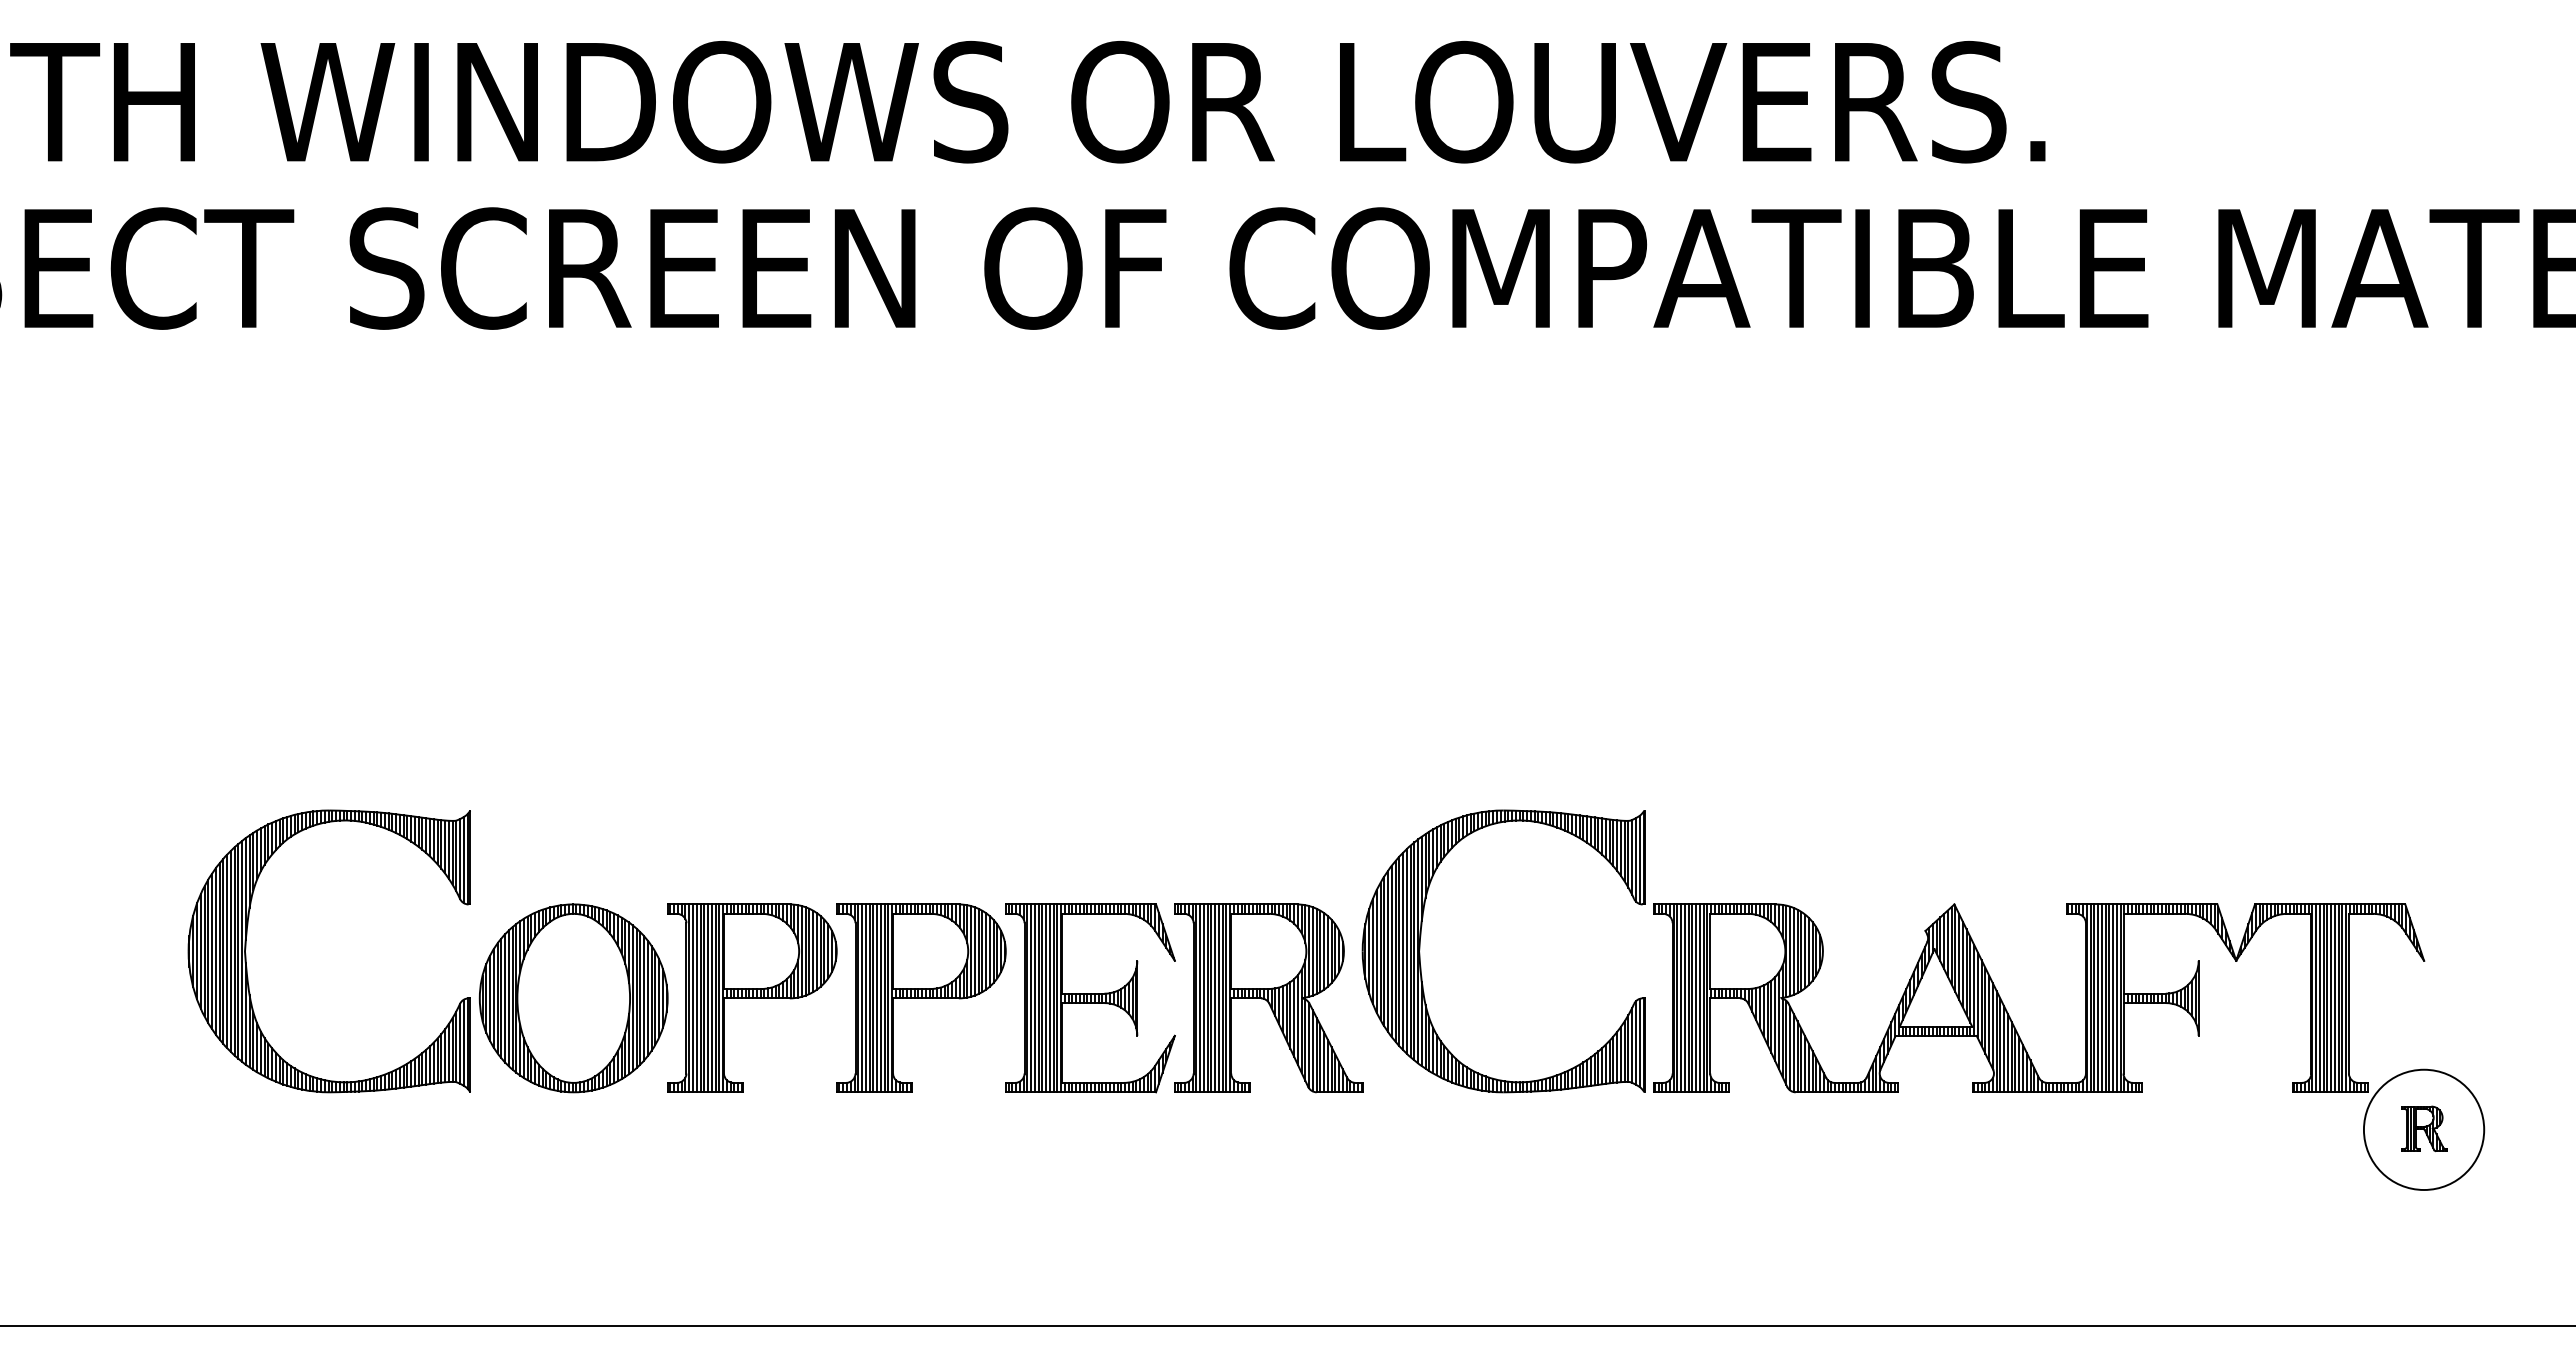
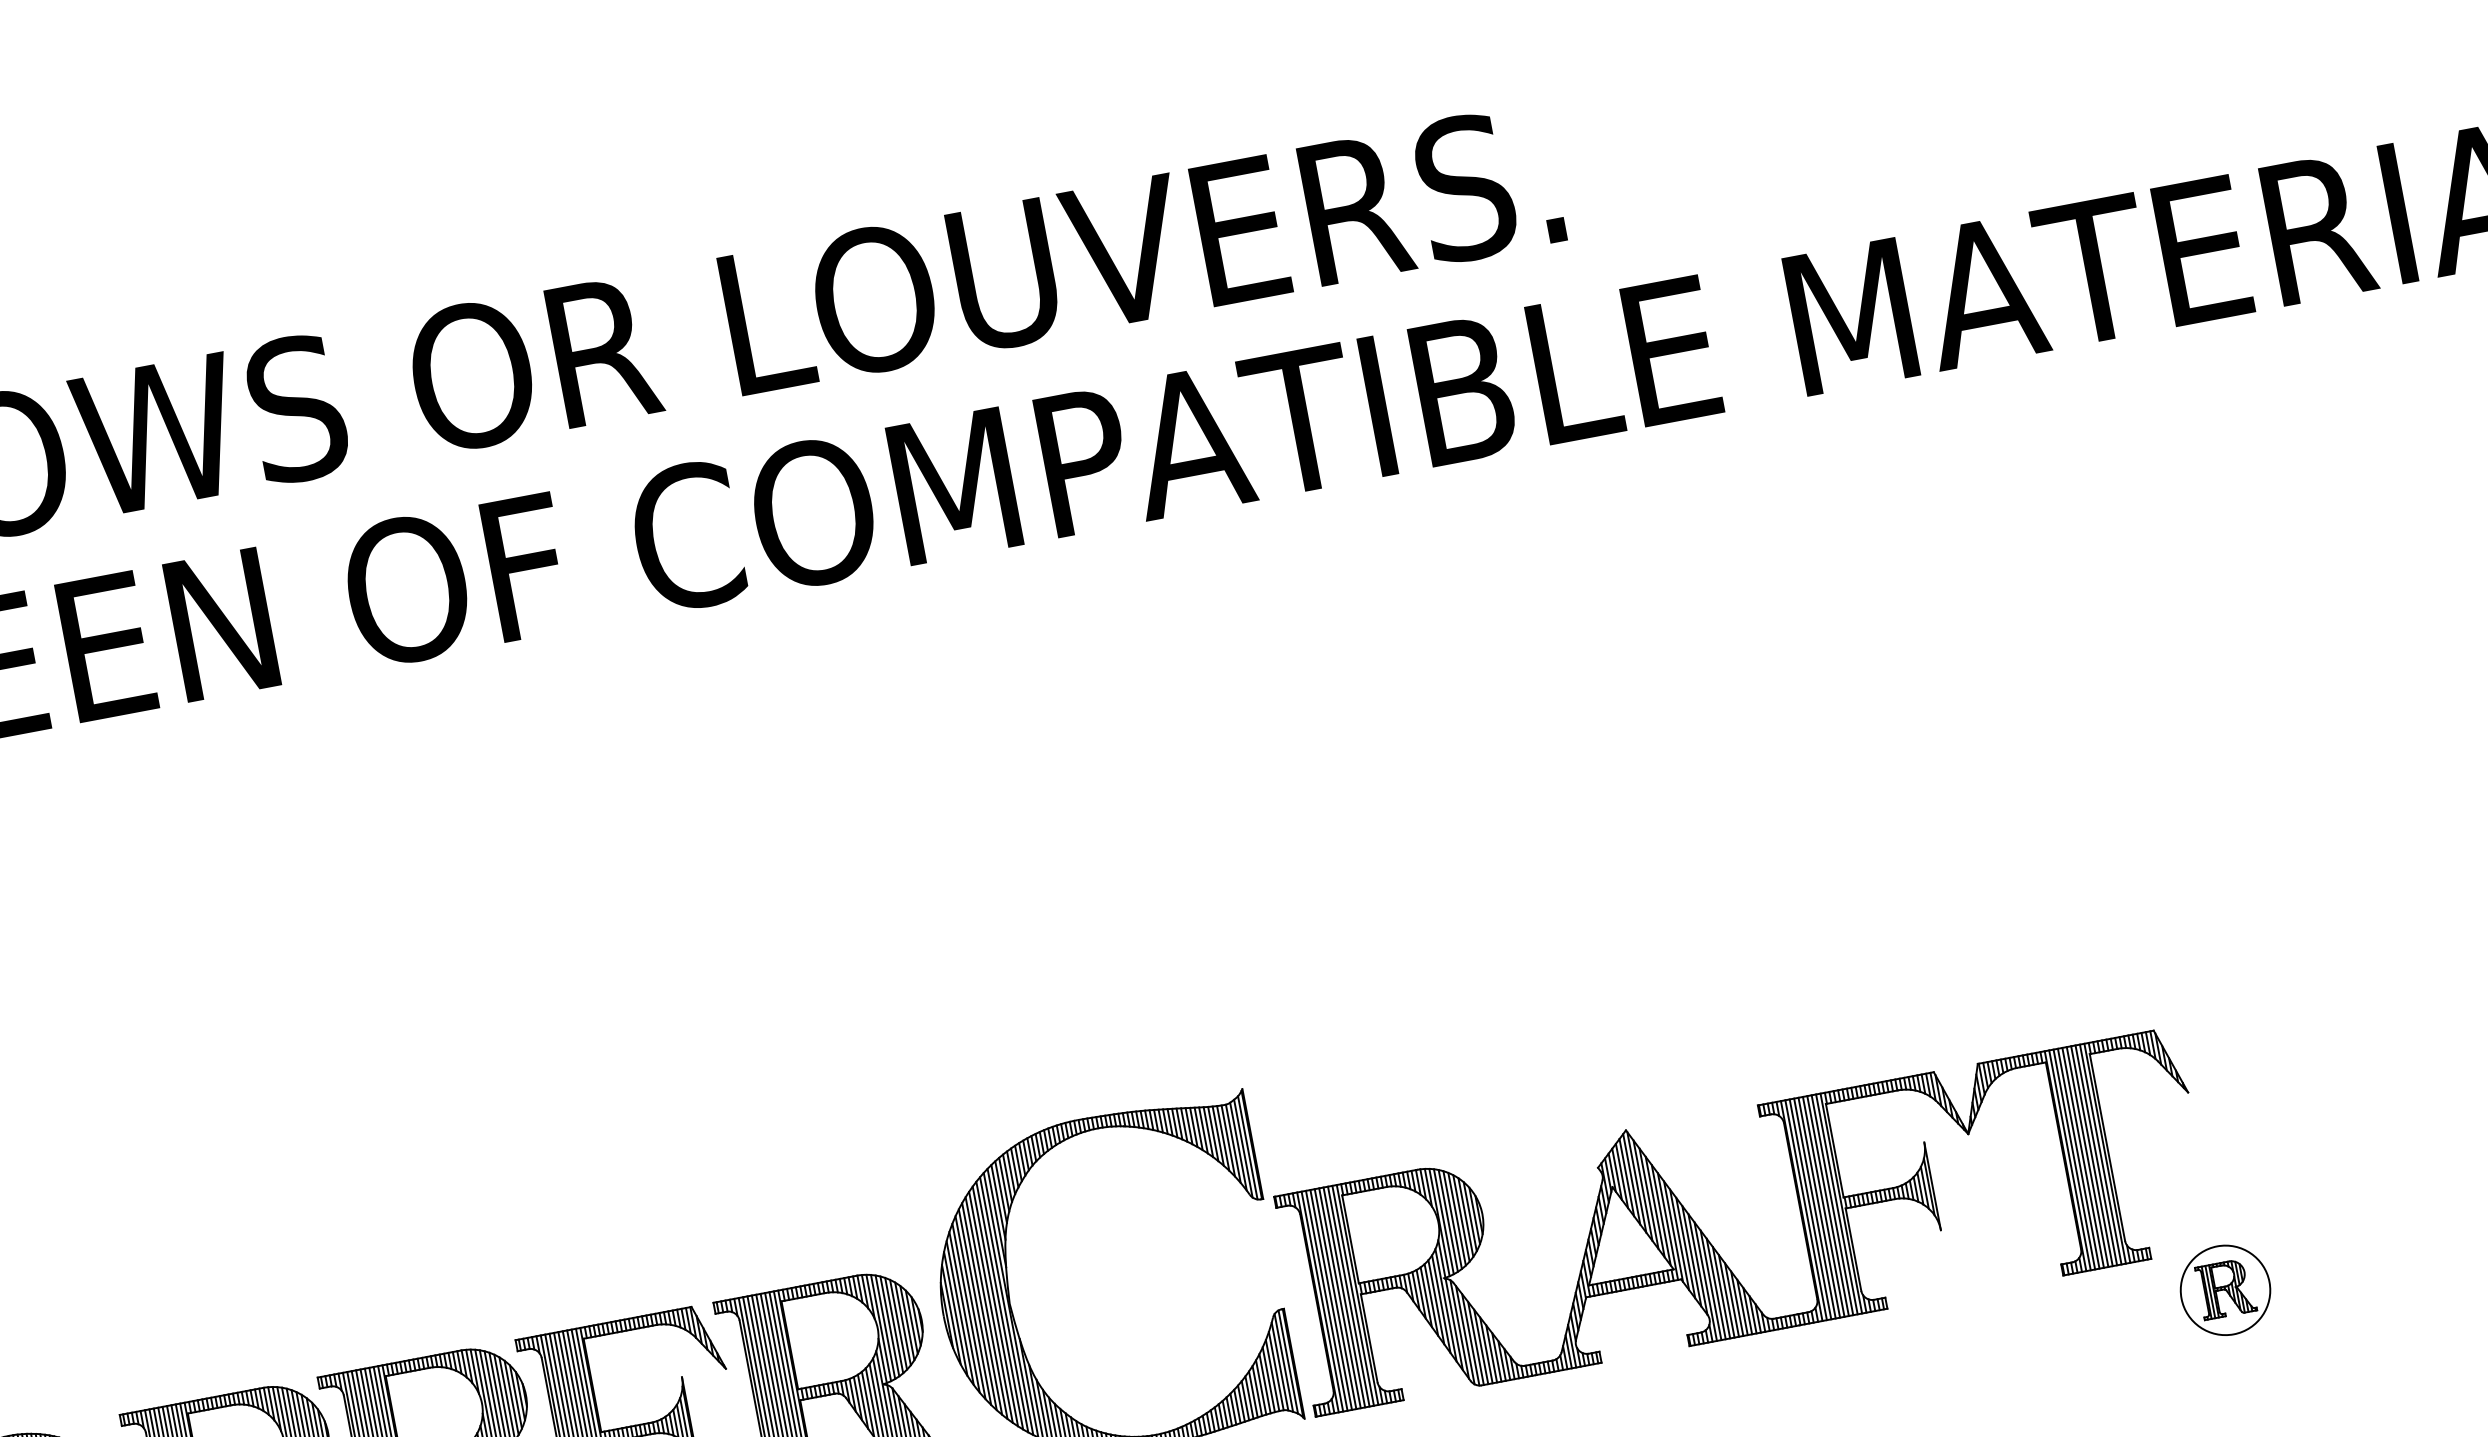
circle: (2423, 1129) -> (2224, 1290), size x0.62

